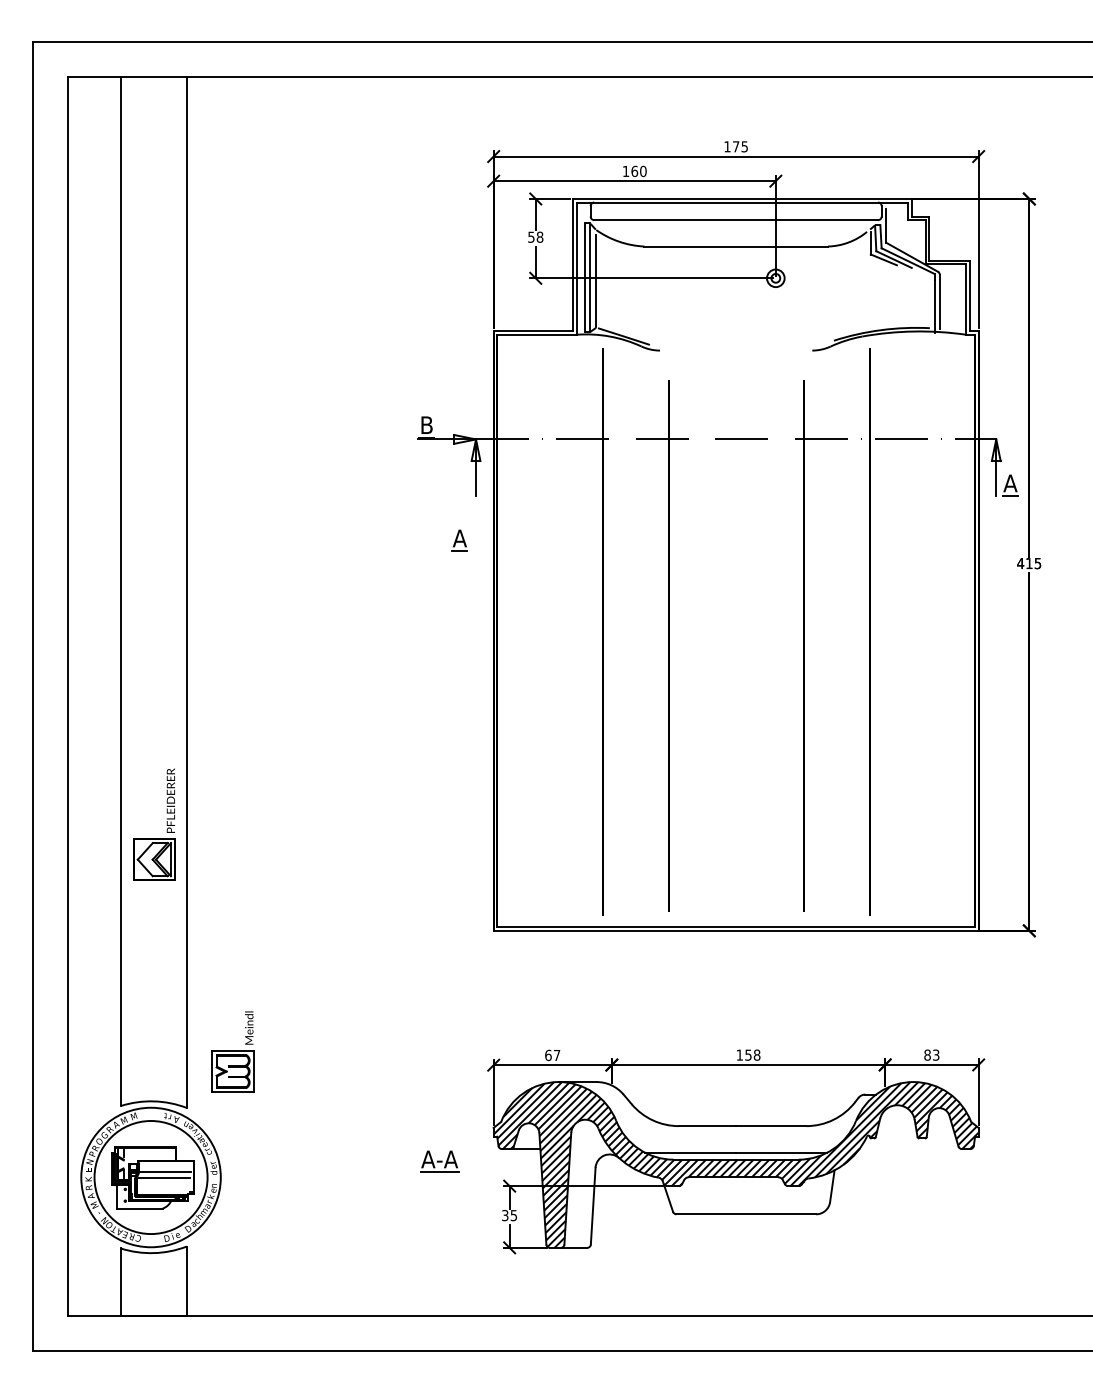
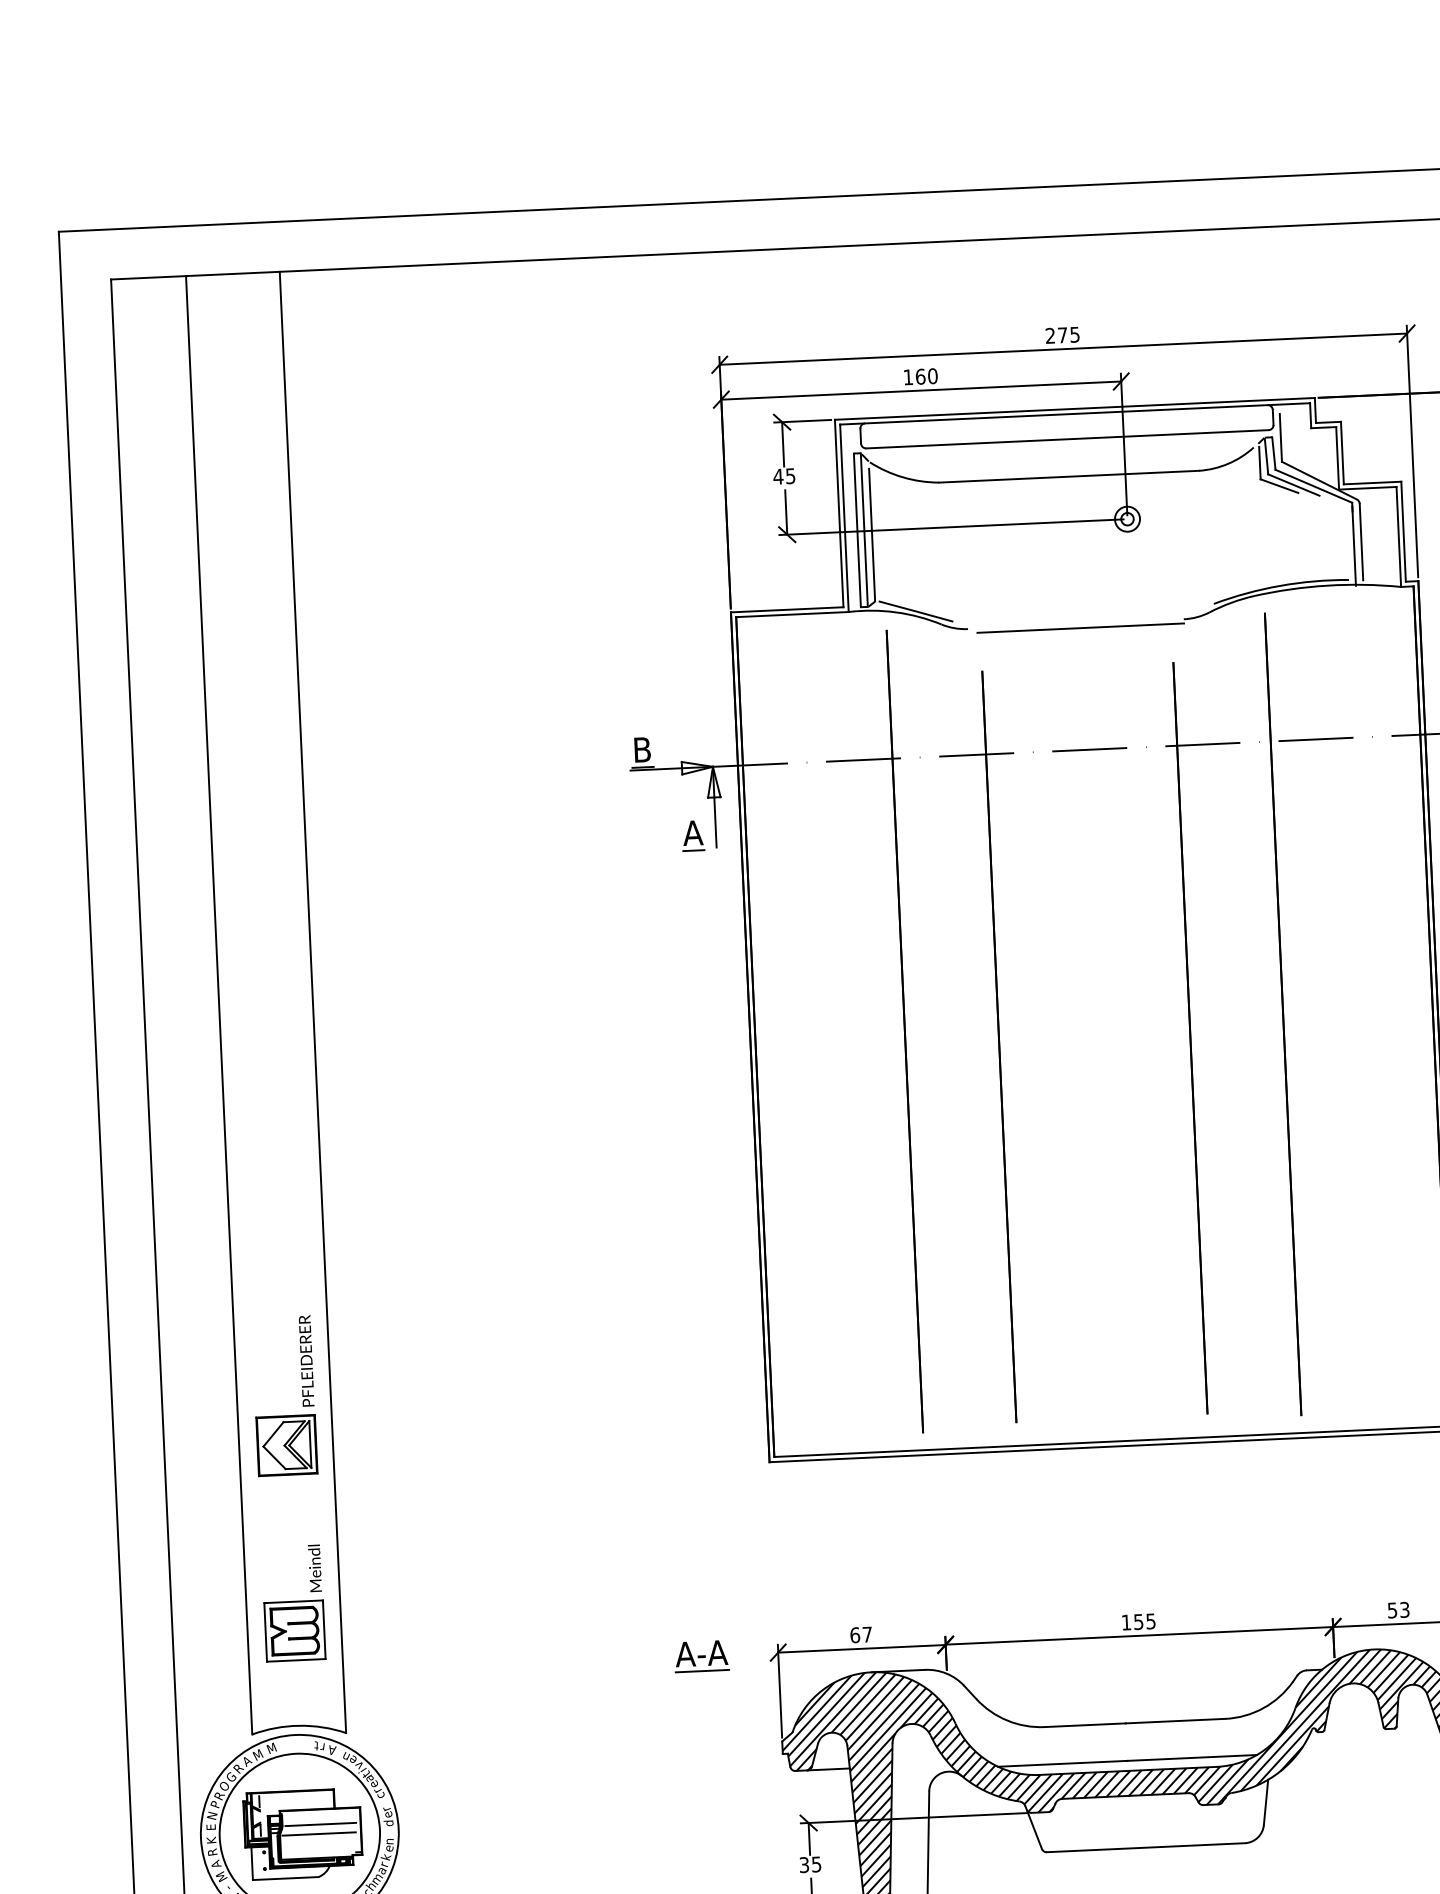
text: (727, 146) -> (1050, 335), 175 -> 275
text: (535, 236) -> (784, 475), 58 -> 45
line: (739, 353) -> (1080, 628), added
part: (459, 540) -> (692, 836), moved
part: (166, 824) -> (301, 1394), moved
part: (232, 1051) -> (292, 1602), moved
text: (756, 1054) -> (1150, 1620), 158 -> 155
text: (927, 1054) -> (1392, 1609), 83 -> 53
part: (439, 1161) -> (701, 1656), moved

